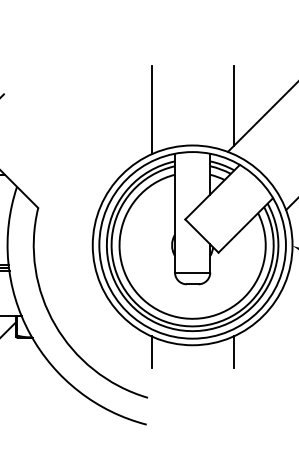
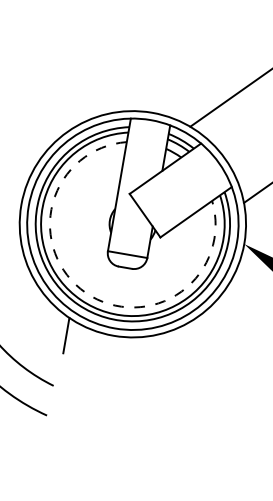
line: (233, 105) -> (205, 76), removed
line: (151, 109) -> (113, 64), removed
arc: (162, 312) -> (86, 293), solid -> dashed
line: (233, 352) -> (157, 351), removed

